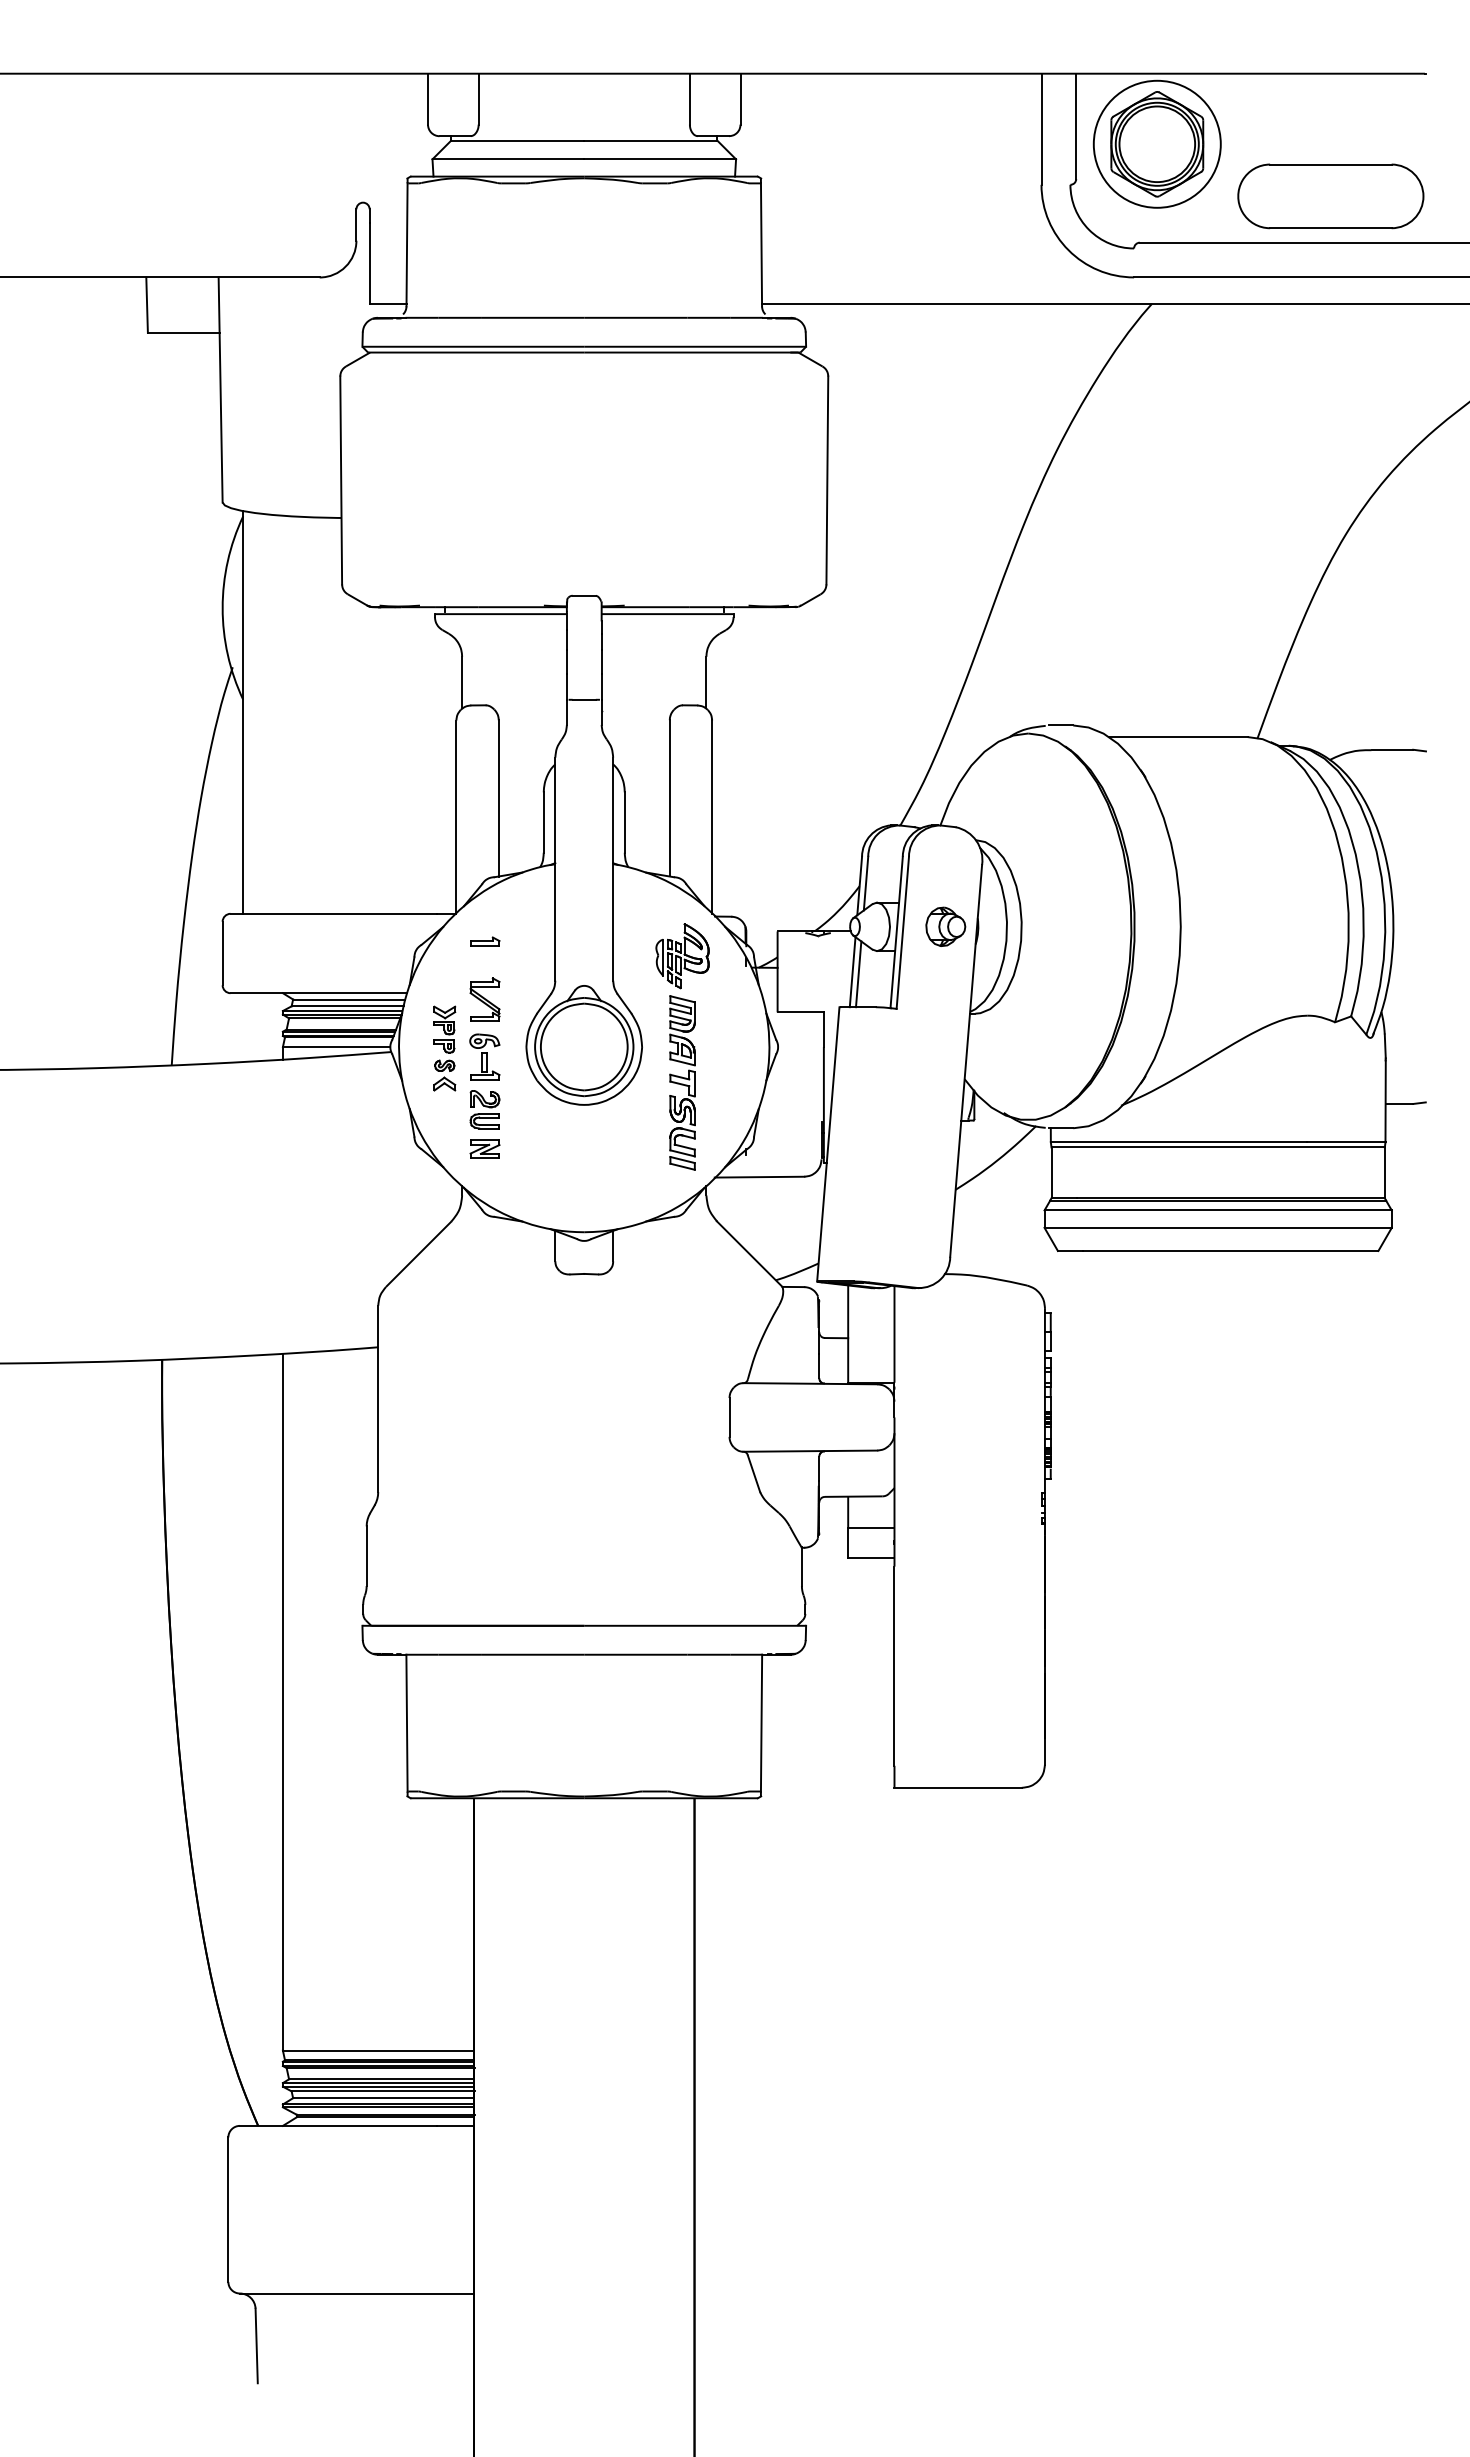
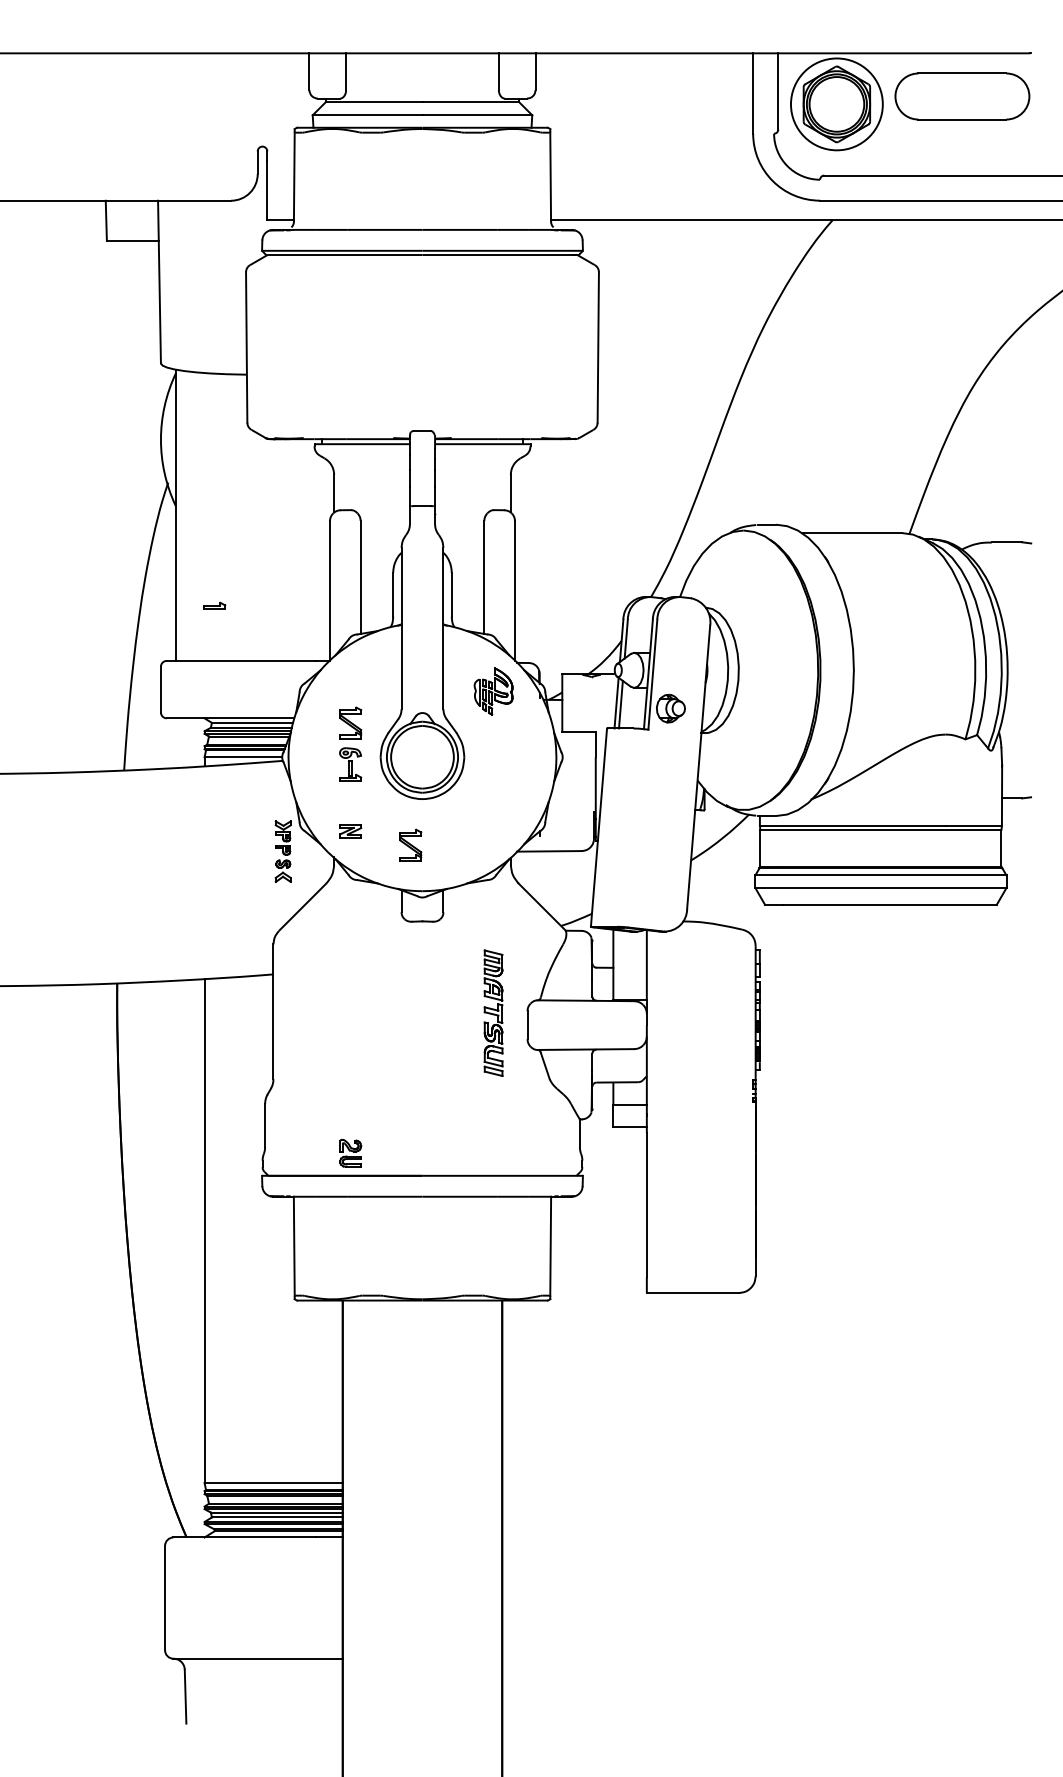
part: (1330, 196) -> (962, 96), moved
part: (945, 926) -> (670, 708), moved
part: (485, 941) -> (215, 605), moved
part: (444, 1048) -> (283, 851), moved
part: (682, 1082) -> (493, 1012), moved
part: (484, 1109) -> (350, 1153), moved
part: (567, 1168) -> (410, 845), added

